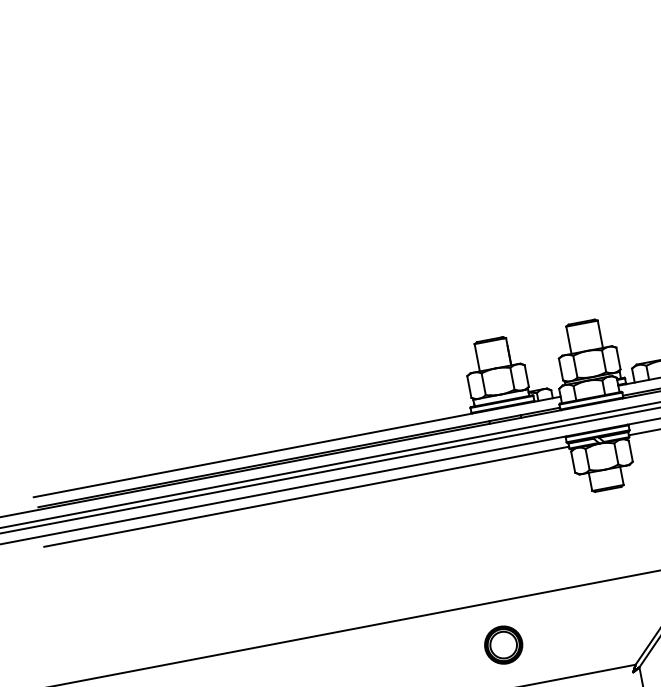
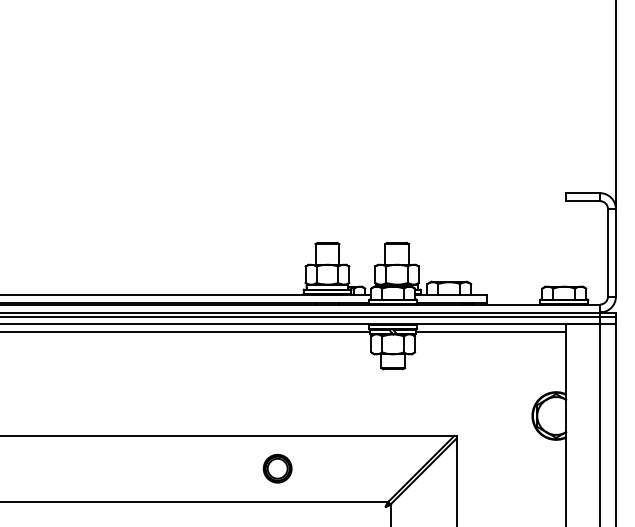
part: (503, 644) -> (277, 468), moved

